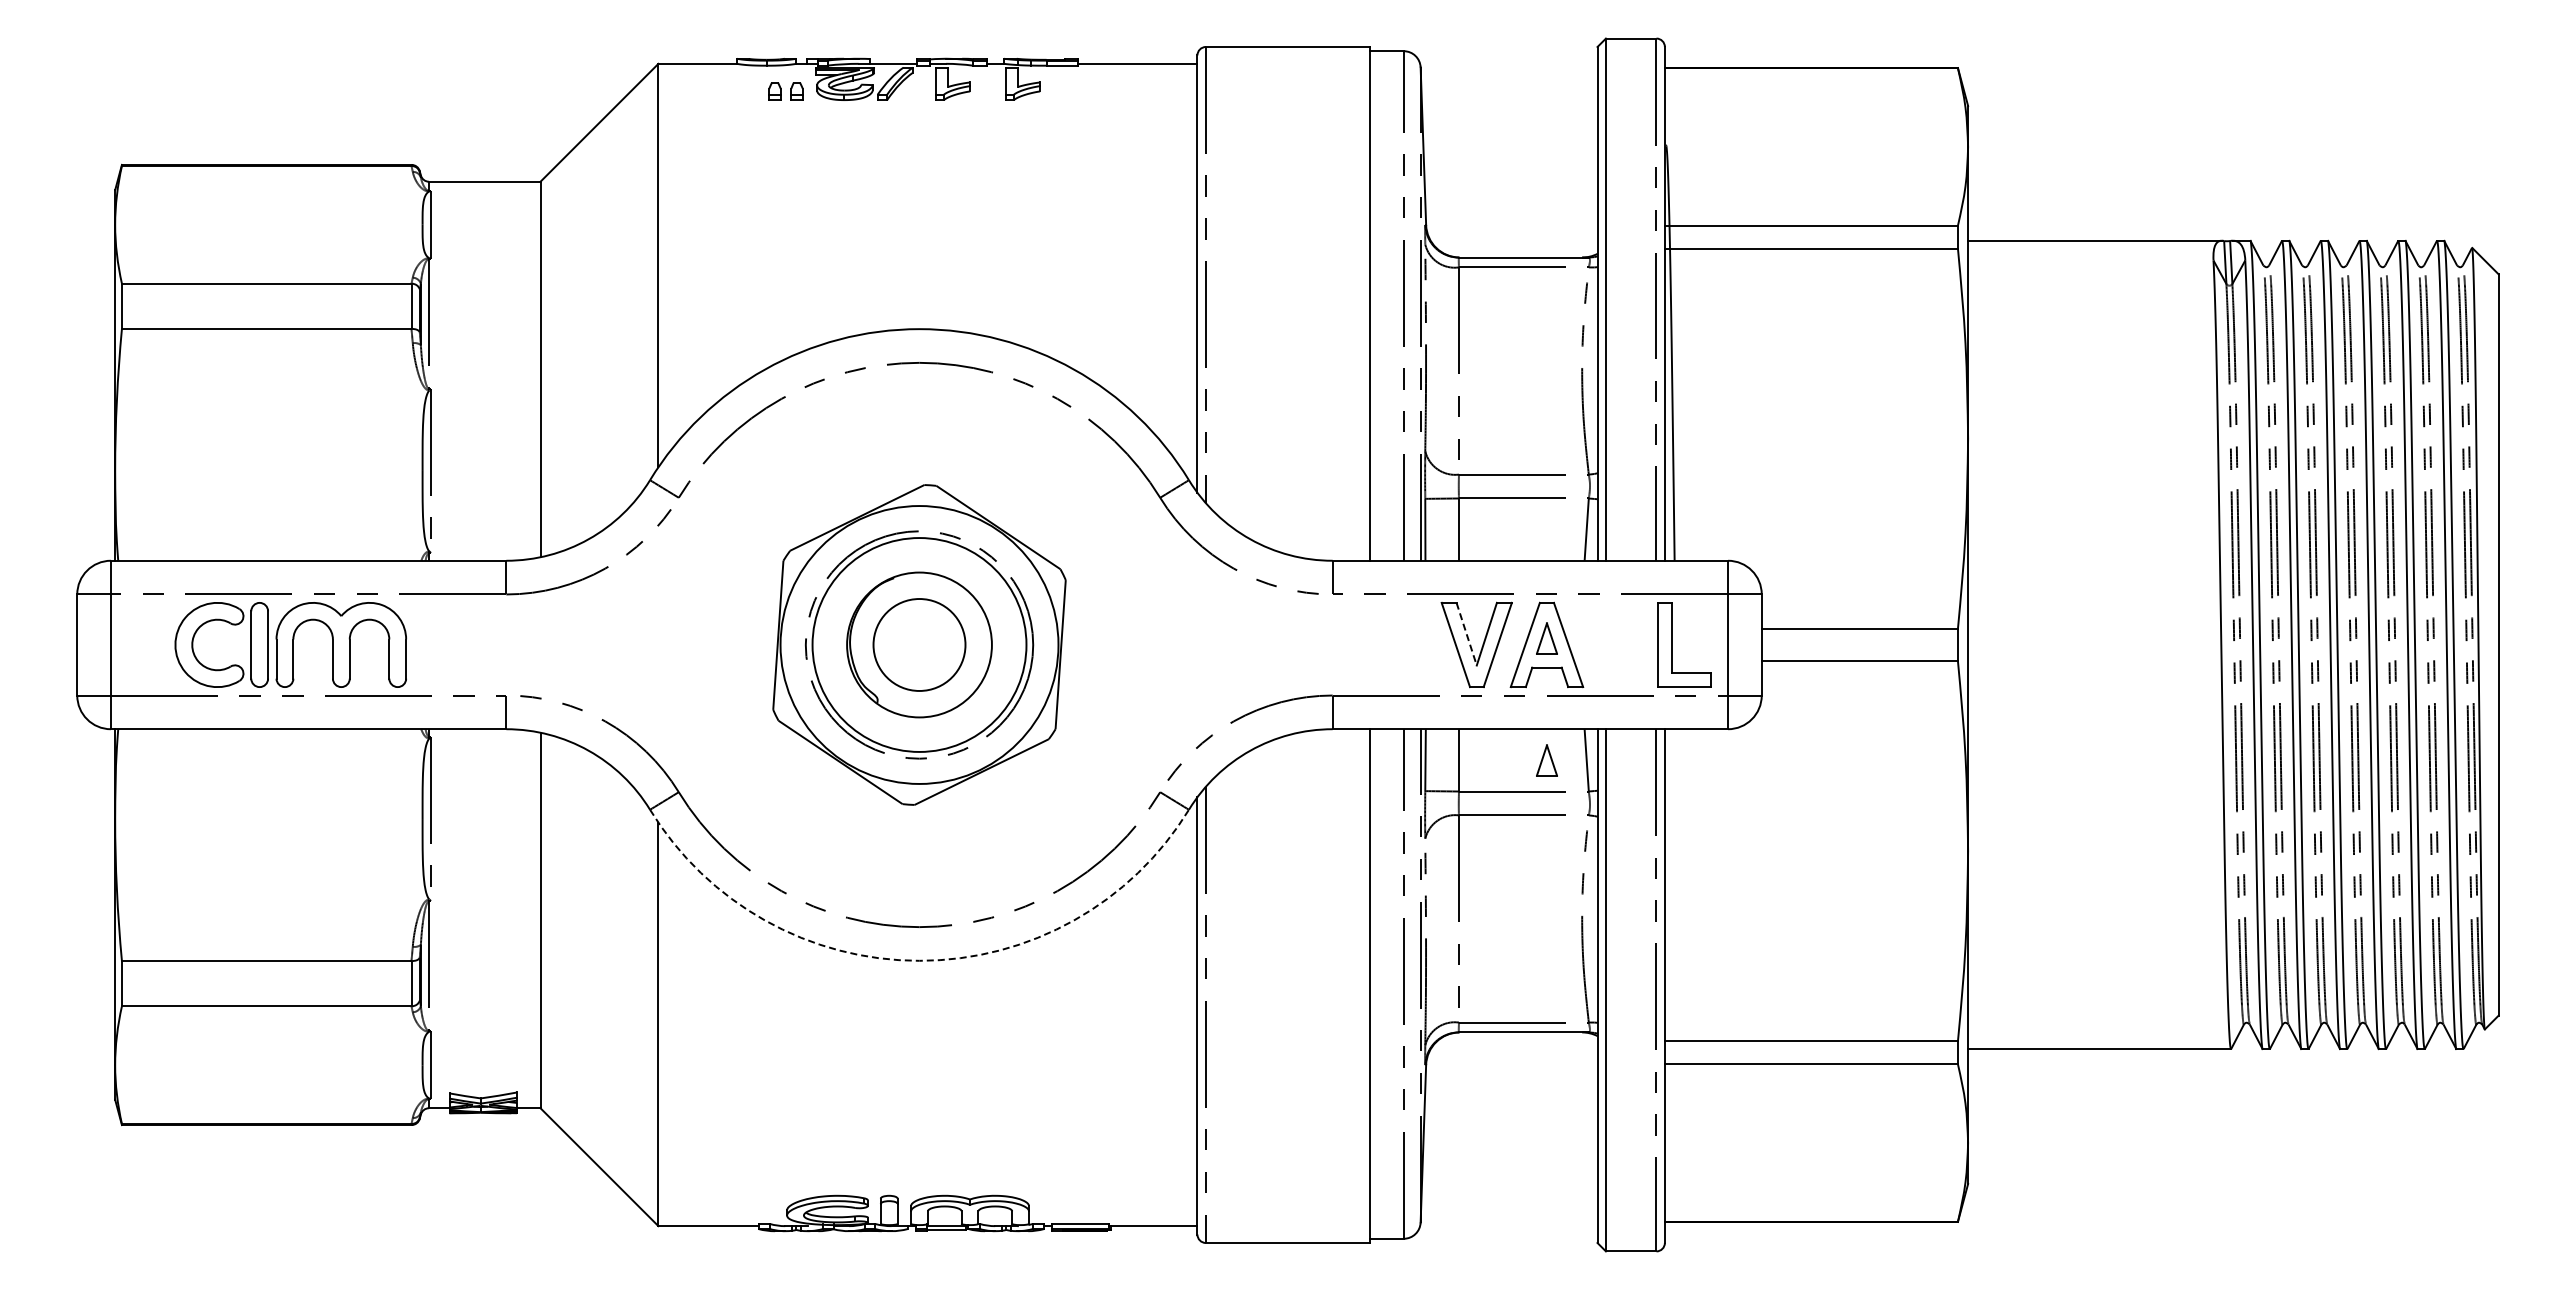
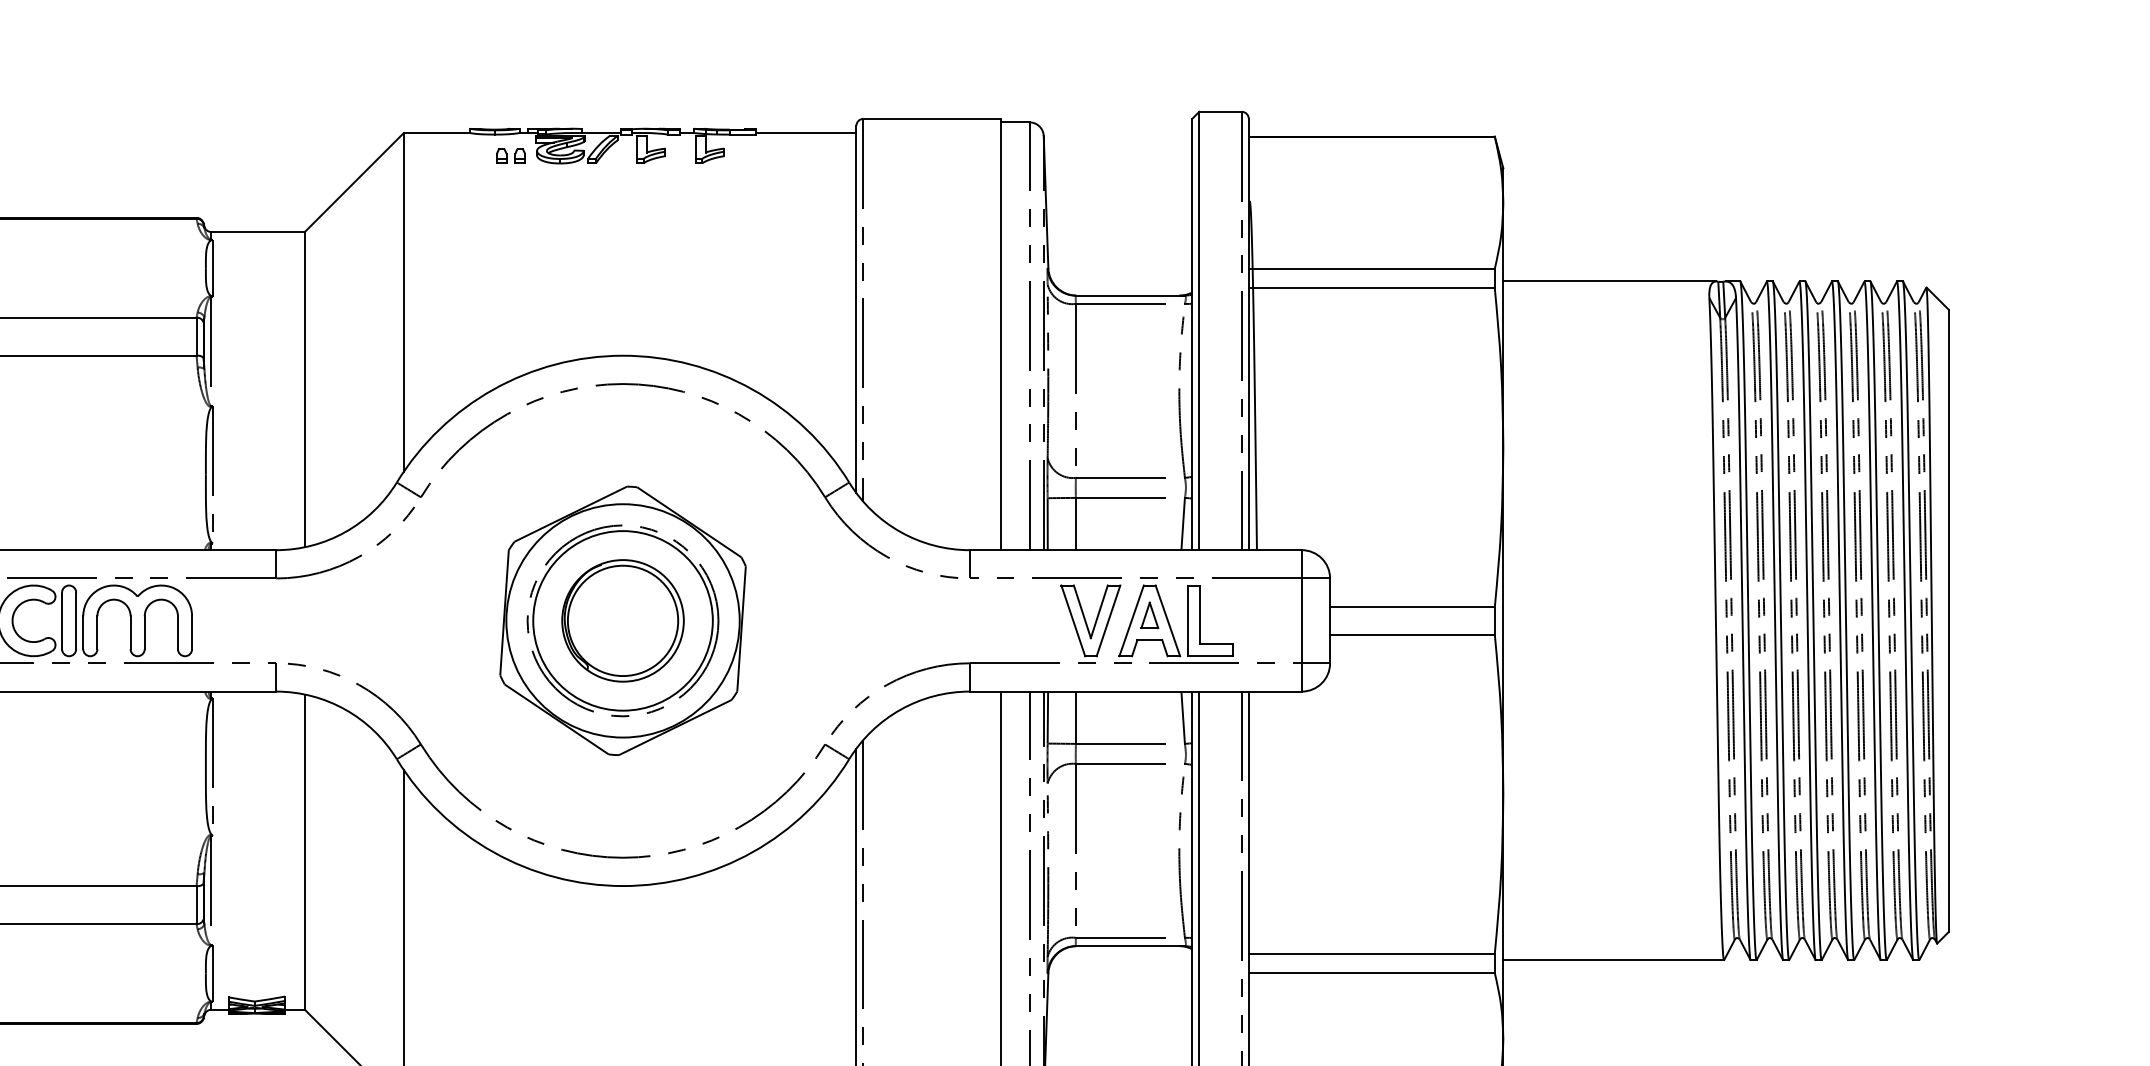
line: (1466, 634) -> (1082, 612), dashed -> solid
circle: (919, 644) -> (623, 620), size x1.43
part: (1672, 644) -> (1200, 620), moved
part: (1546, 760) -> (1149, 717), removed
arc: (919, 960) -> (623, 885), dashed -> solid

